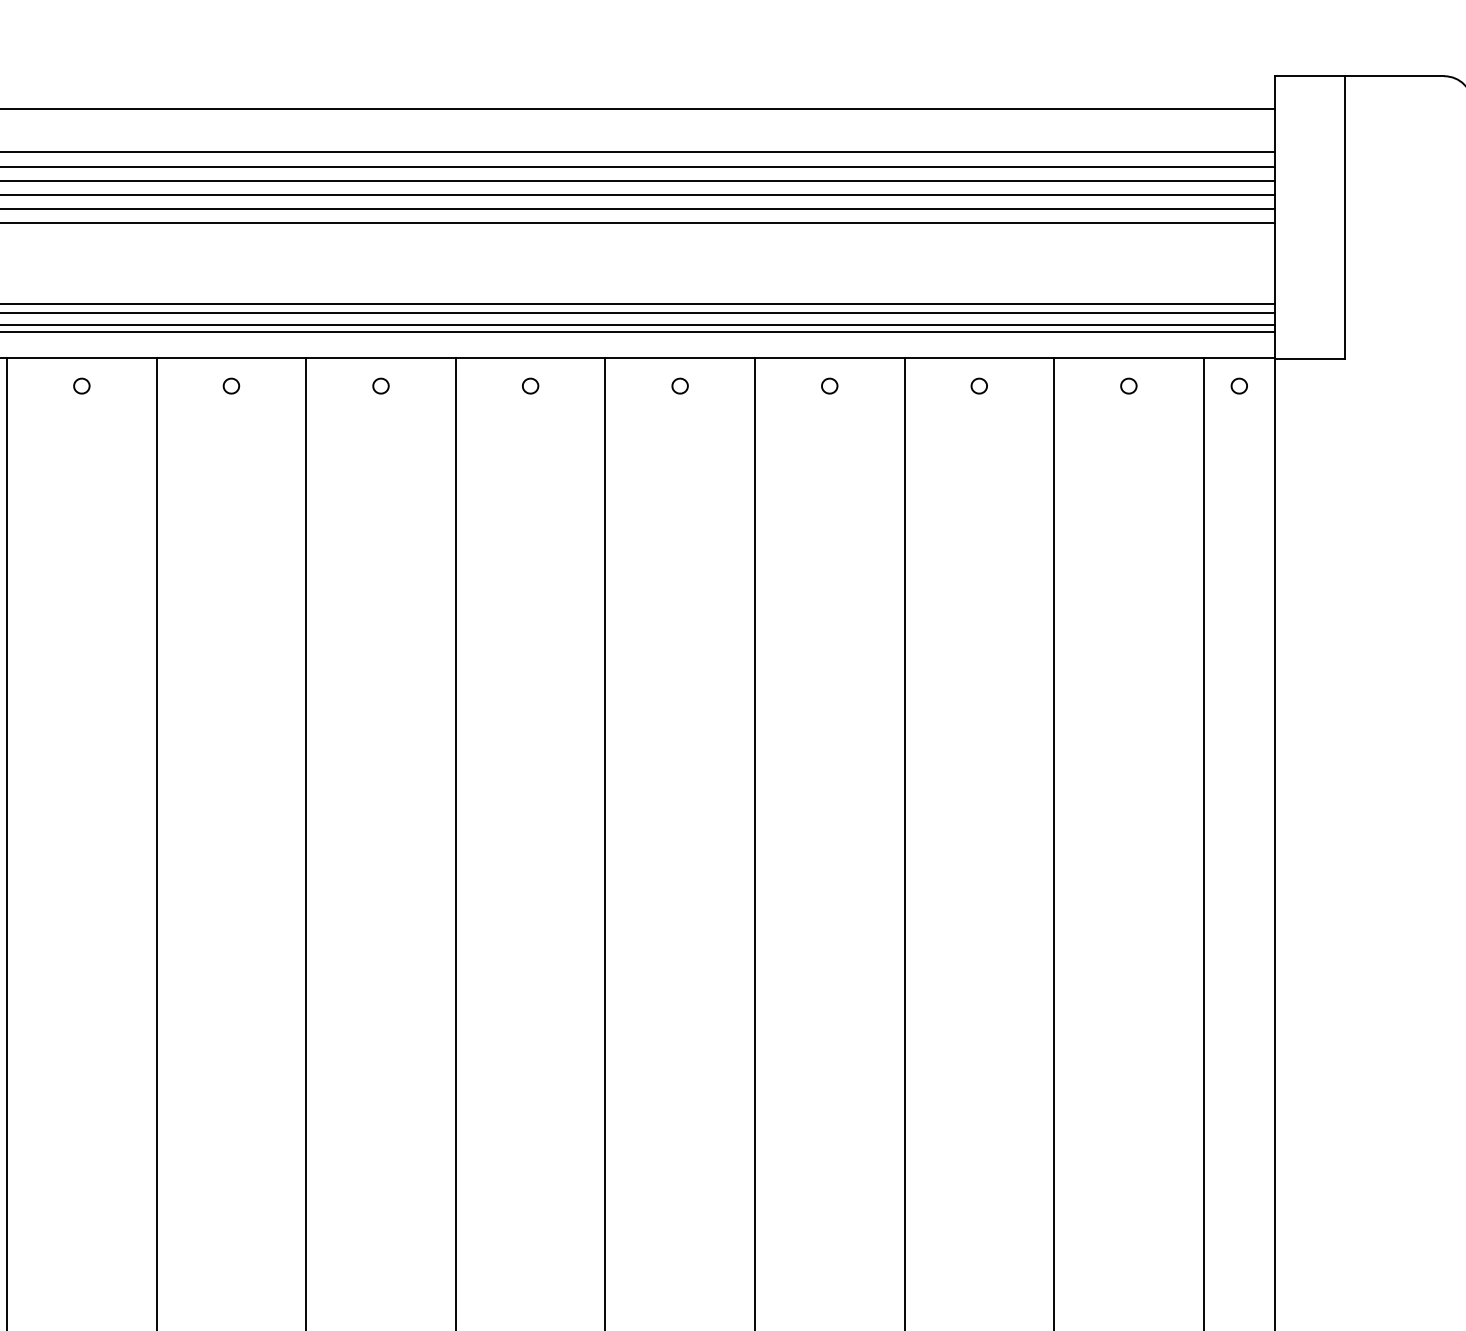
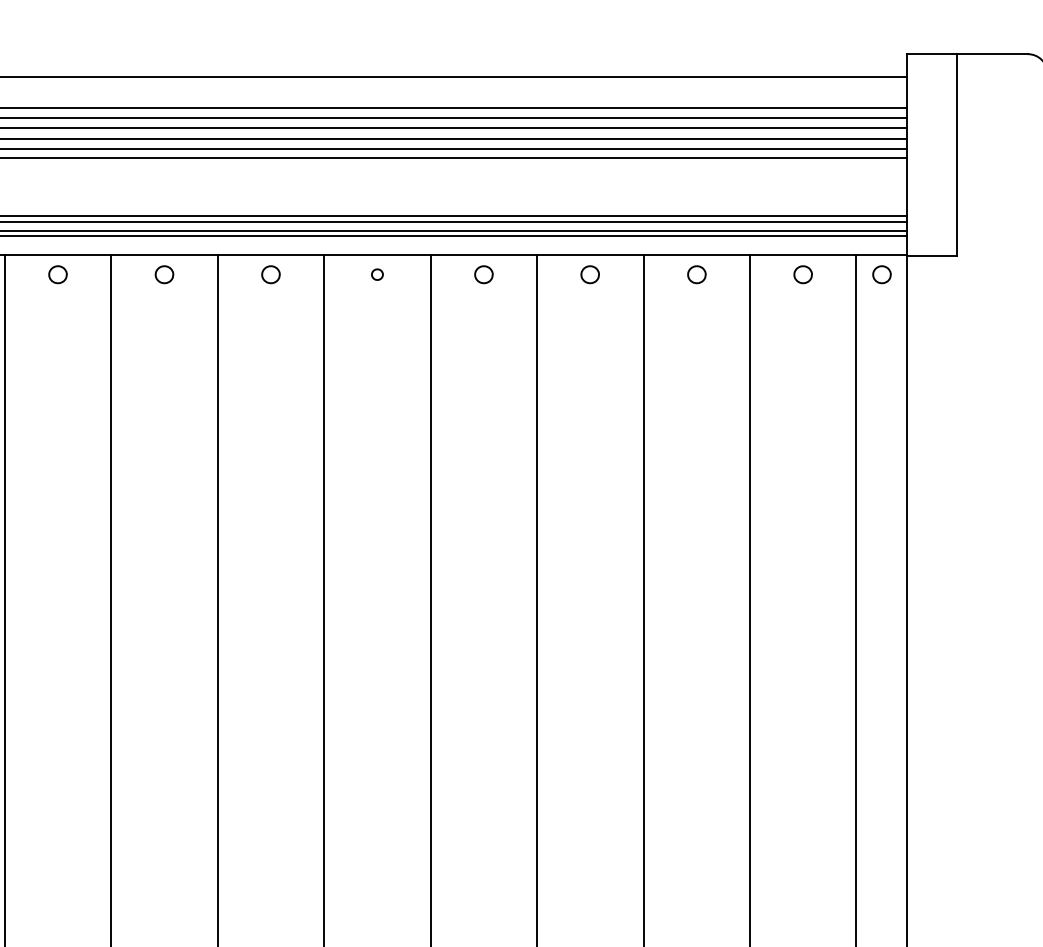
part: (81, 385) -> (57, 274), size x1.6
part: (231, 385) -> (164, 274), size x1.6
part: (380, 385) -> (270, 274), size x1.6
part: (679, 385) -> (483, 274), size x1.6
part: (829, 385) -> (590, 274), size x1.6
part: (978, 385) -> (696, 274), size x1.6
part: (1128, 385) -> (802, 274), size x1.6
part: (1238, 385) -> (881, 274), size x1.6

